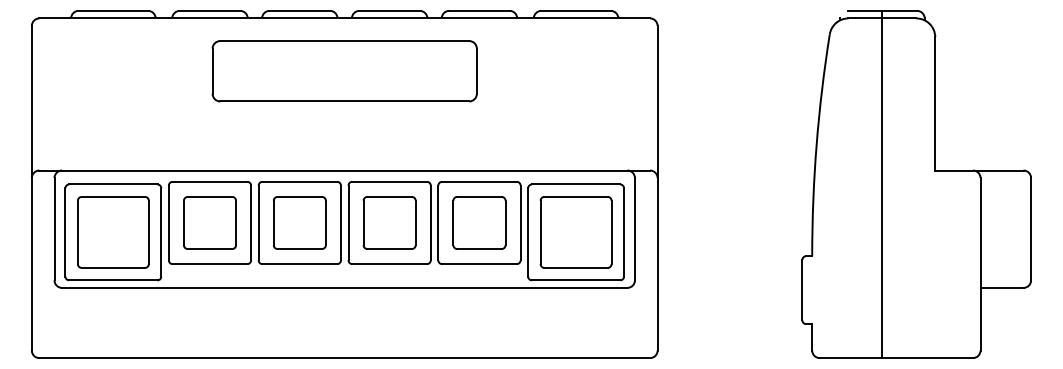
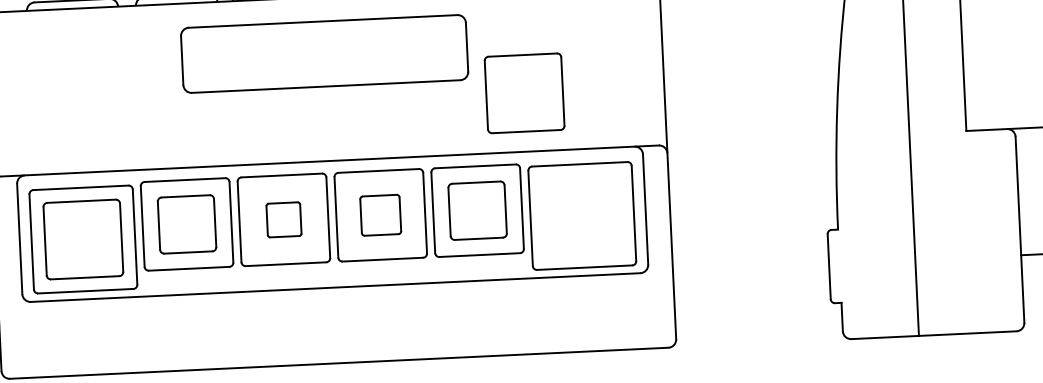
part: (299, 222) -> (283, 219), size x0.6
part: (389, 222) -> (380, 214), size x0.7
part: (575, 232) -> (523, 93), moved

